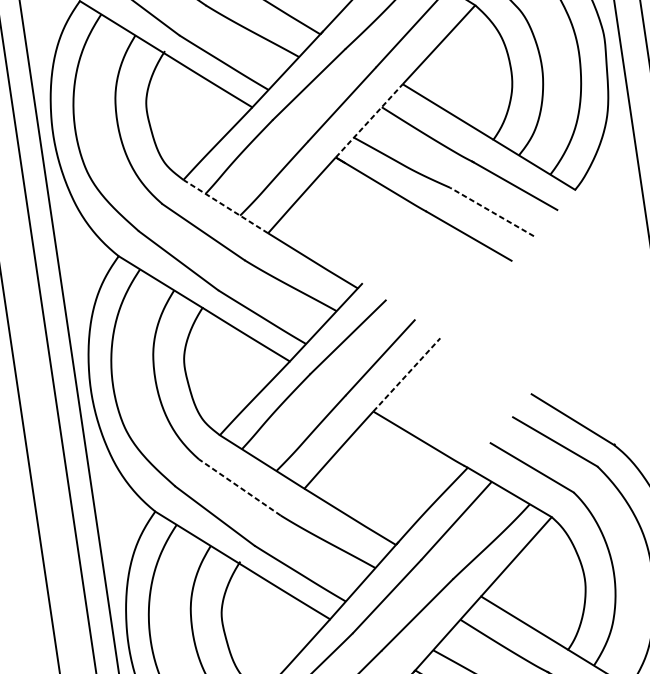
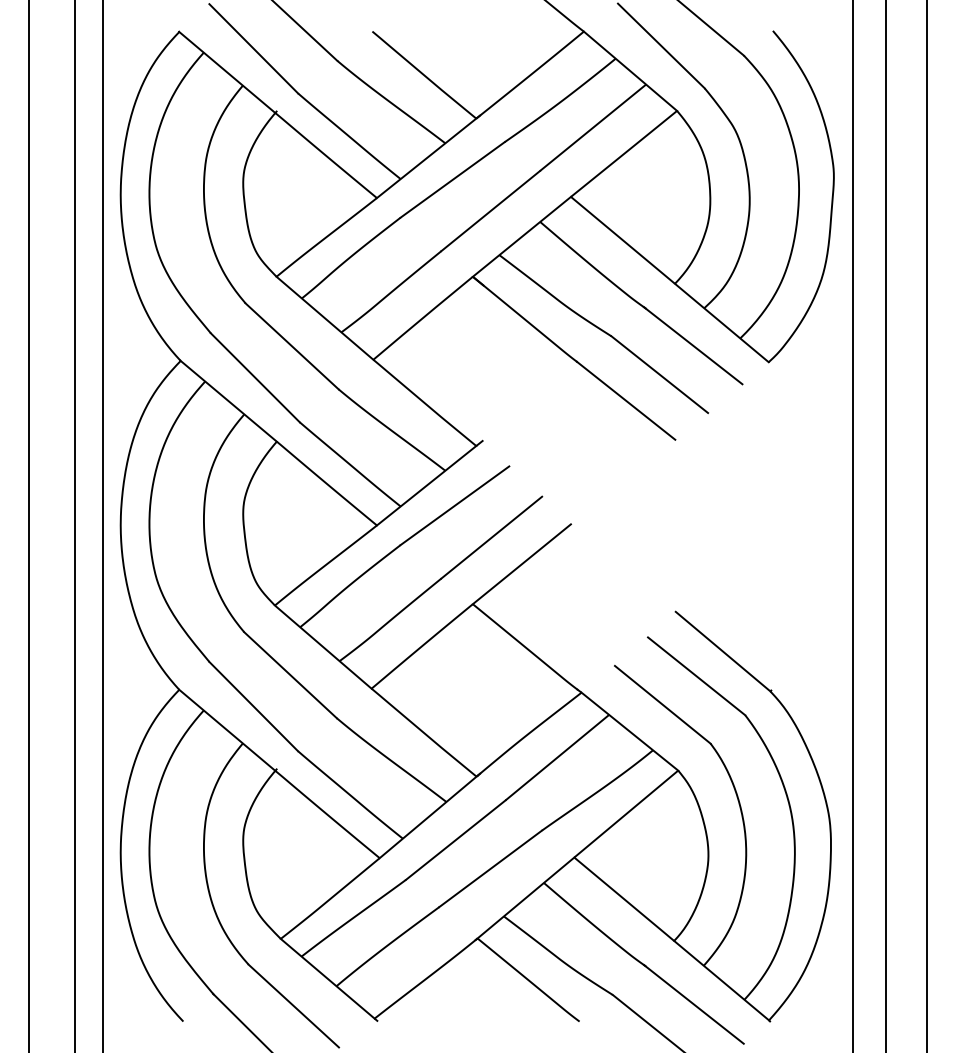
line: (369, 120) -> (522, 236), dashed -> solid
line: (225, 206) -> (324, 318), dashed -> solid
line: (491, 211) -> (659, 374), dashed -> solid
line: (407, 374) -> (522, 563), dashed -> solid
line: (239, 486) -> (290, 674), dashed -> solid

